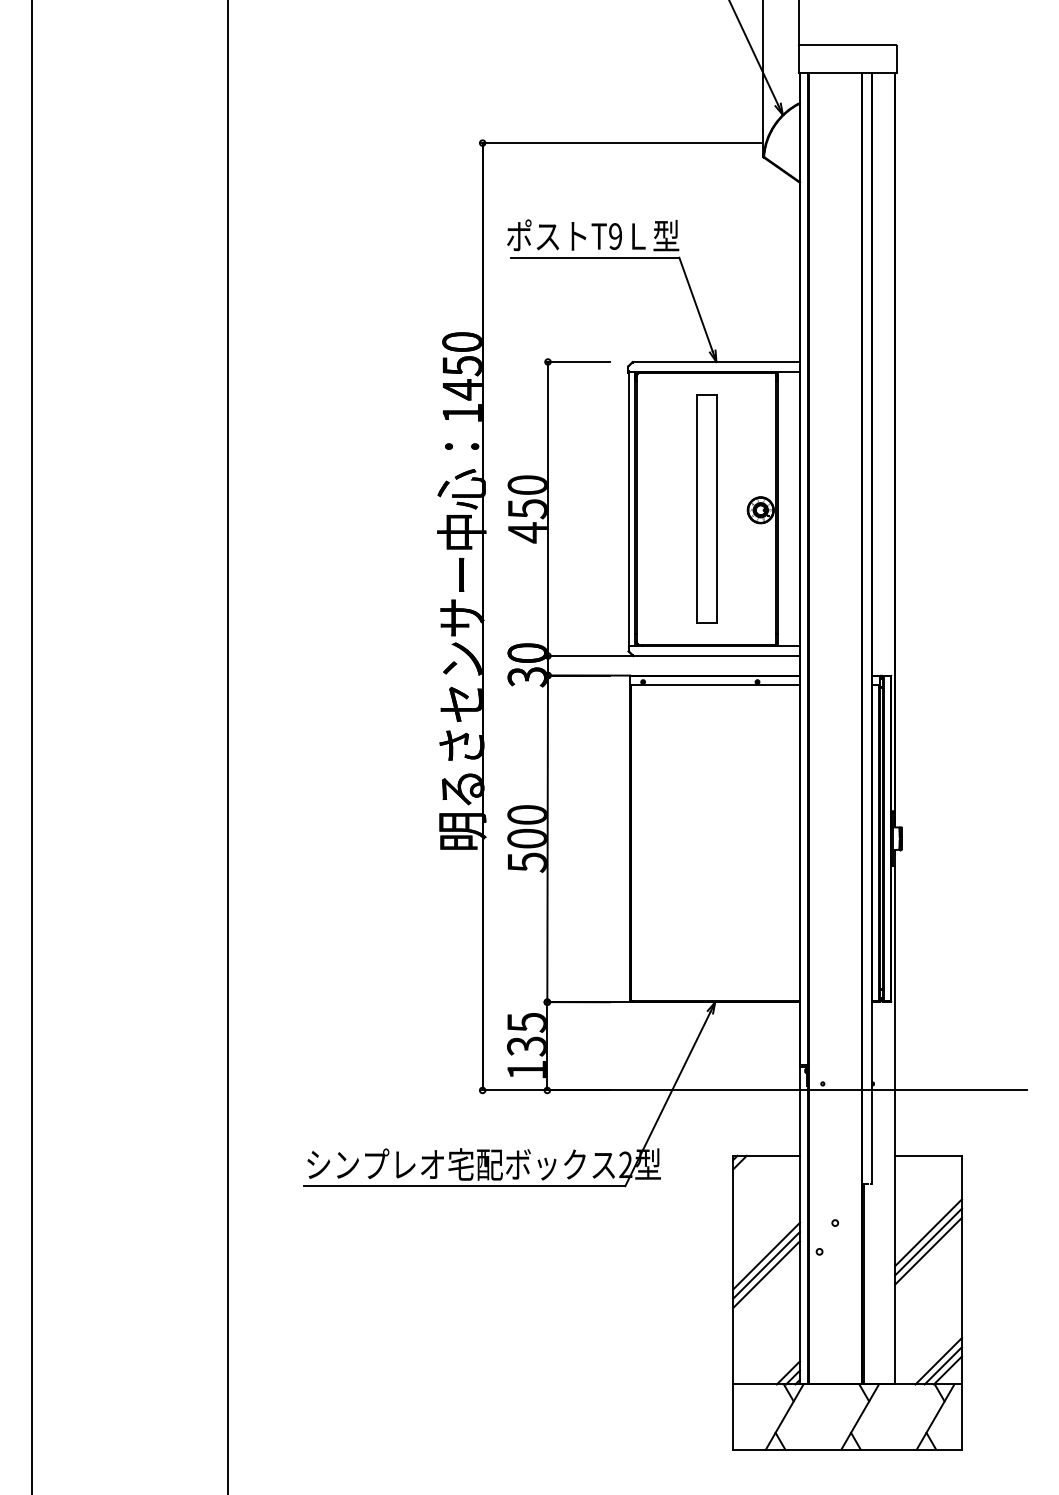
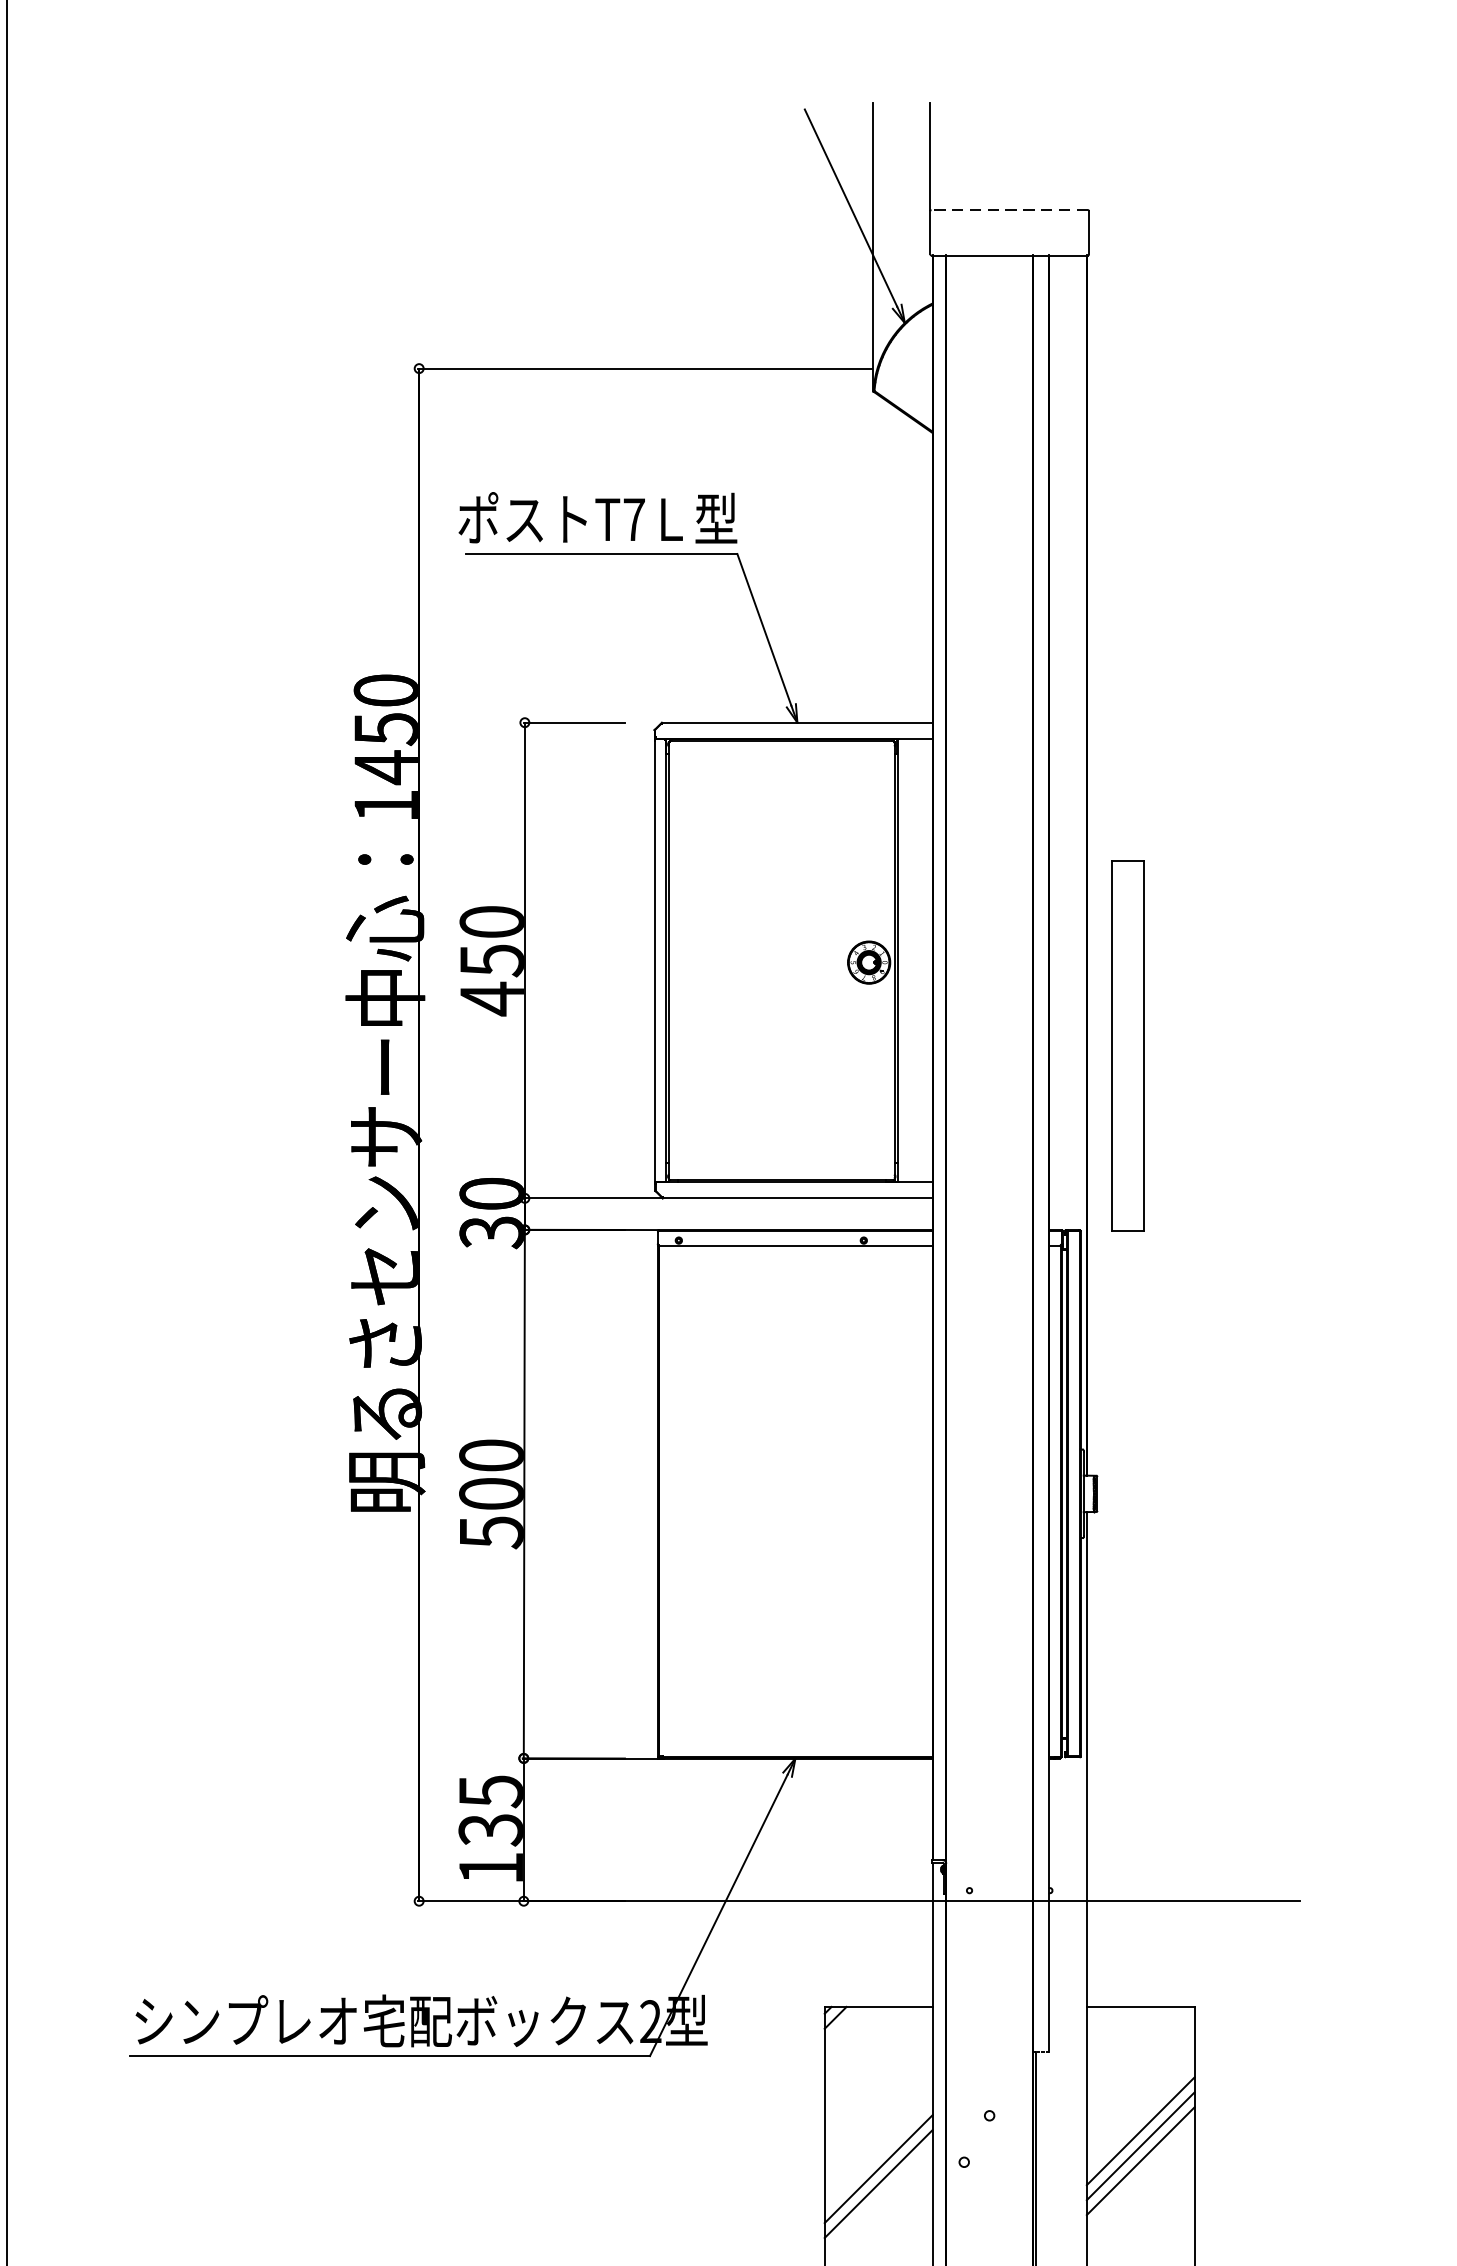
line: (847, 45) -> (1009, 210), solid -> dashed
text: (615, 236) -> (634, 519), T9 -> T7
part: (706, 508) -> (1127, 1045), moved
line: (766, 1274) -> (878, 2198), removed

